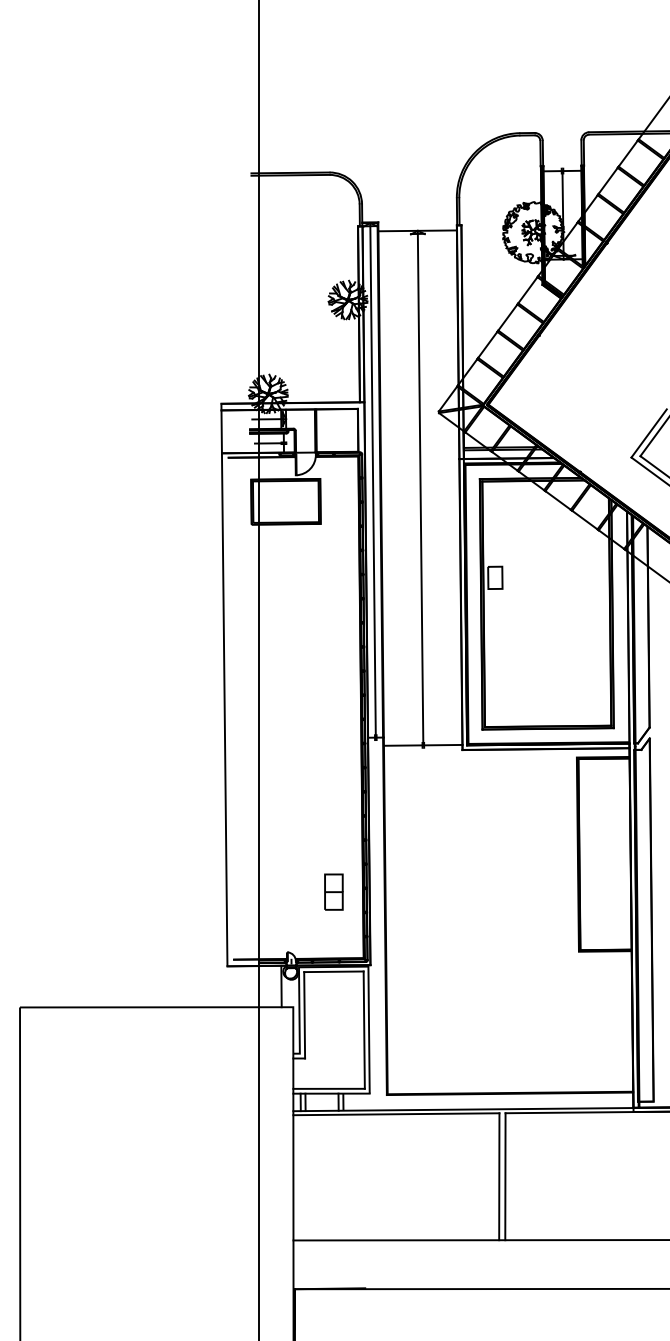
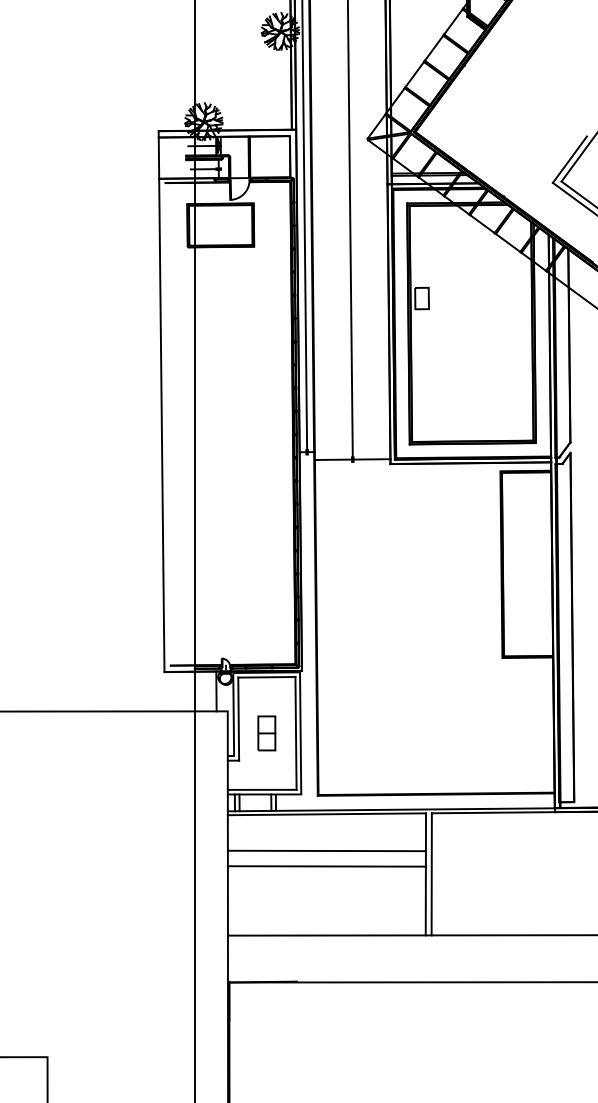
part: (333, 891) -> (266, 732), moved
line: (395, 1152) -> (326, 851), added
line: (395, 1168) -> (326, 866), added

